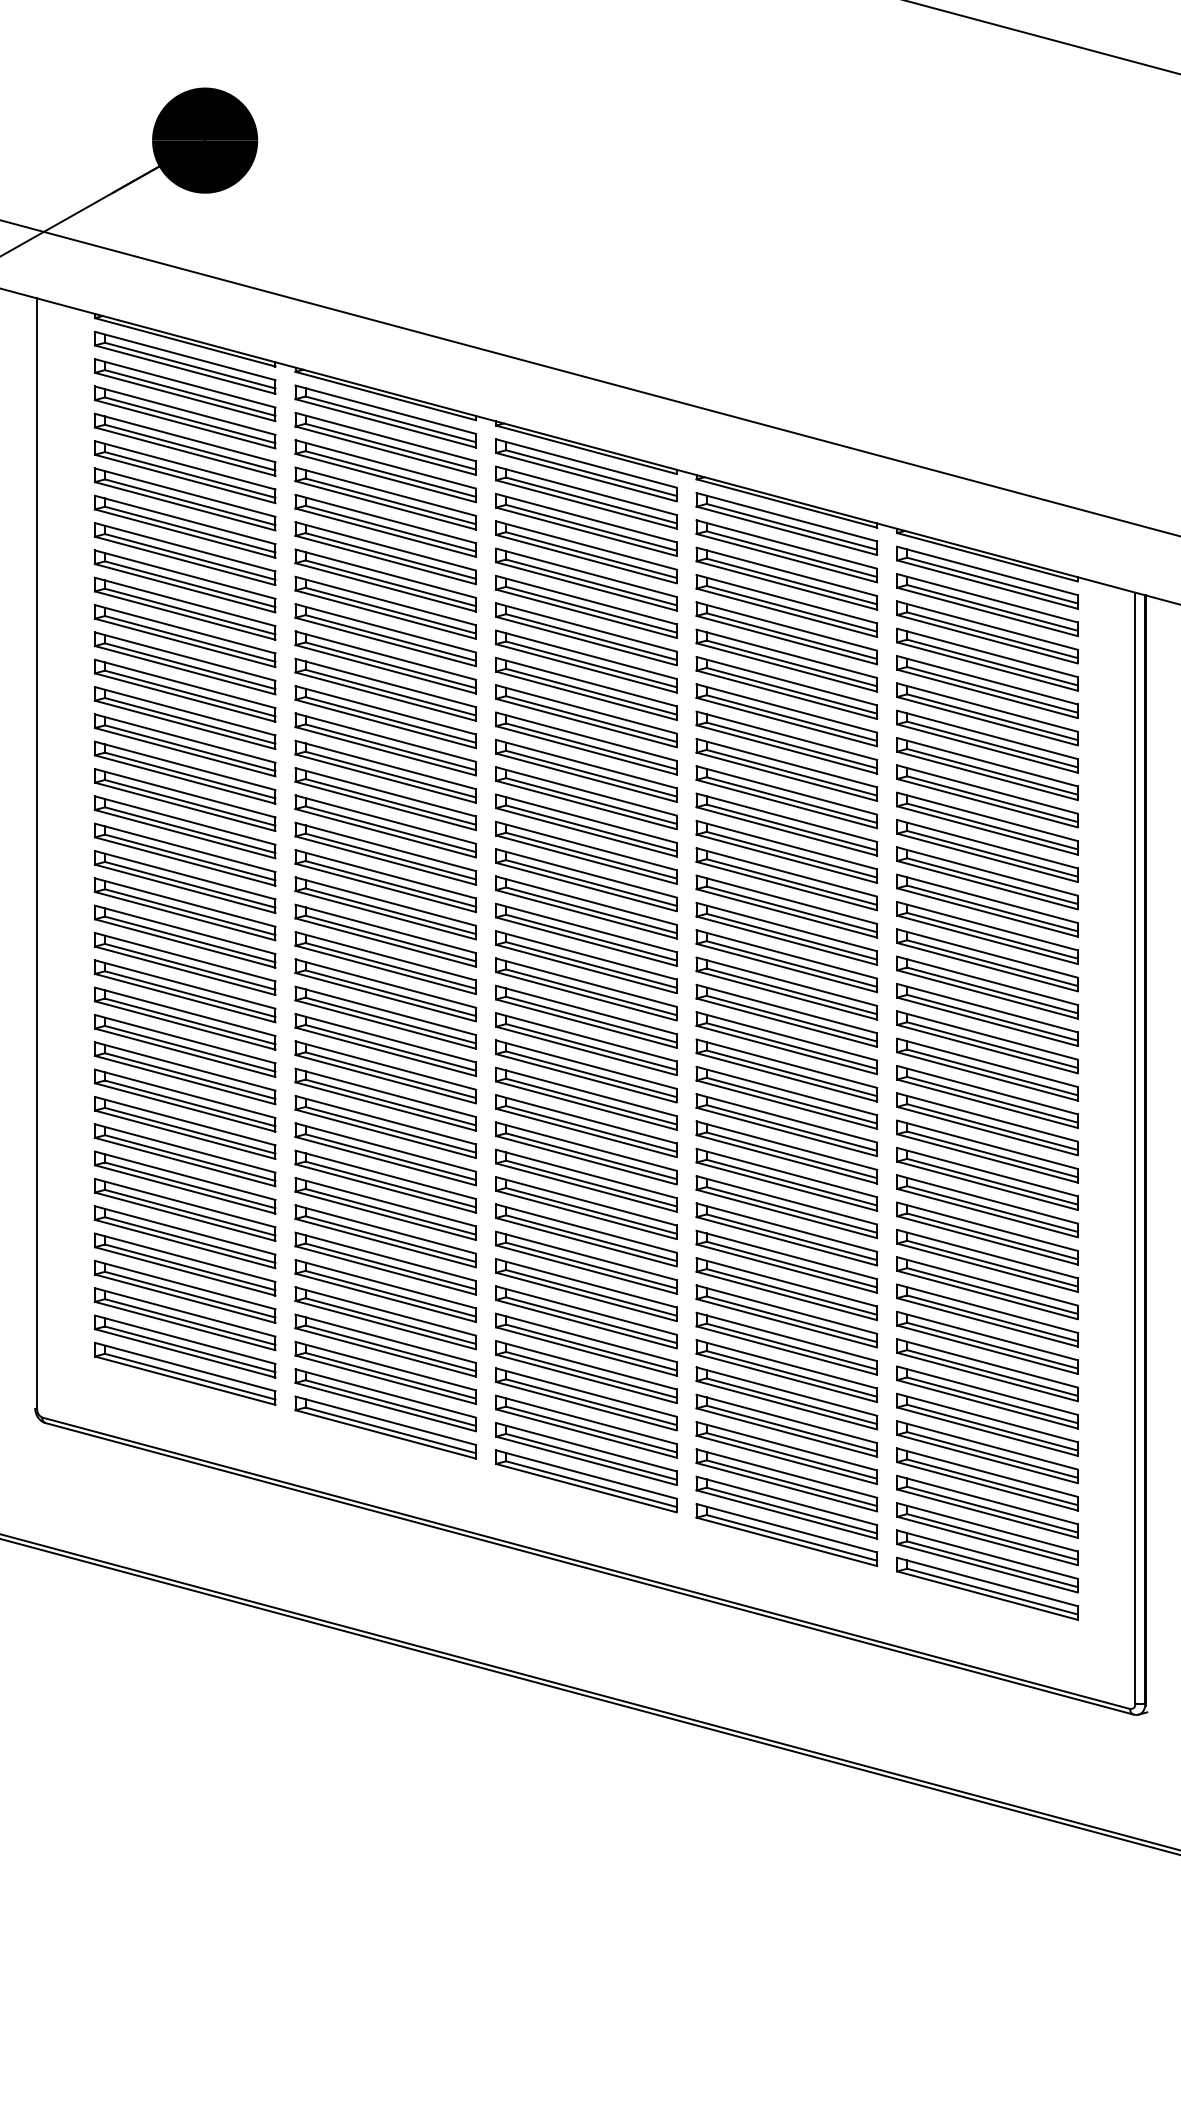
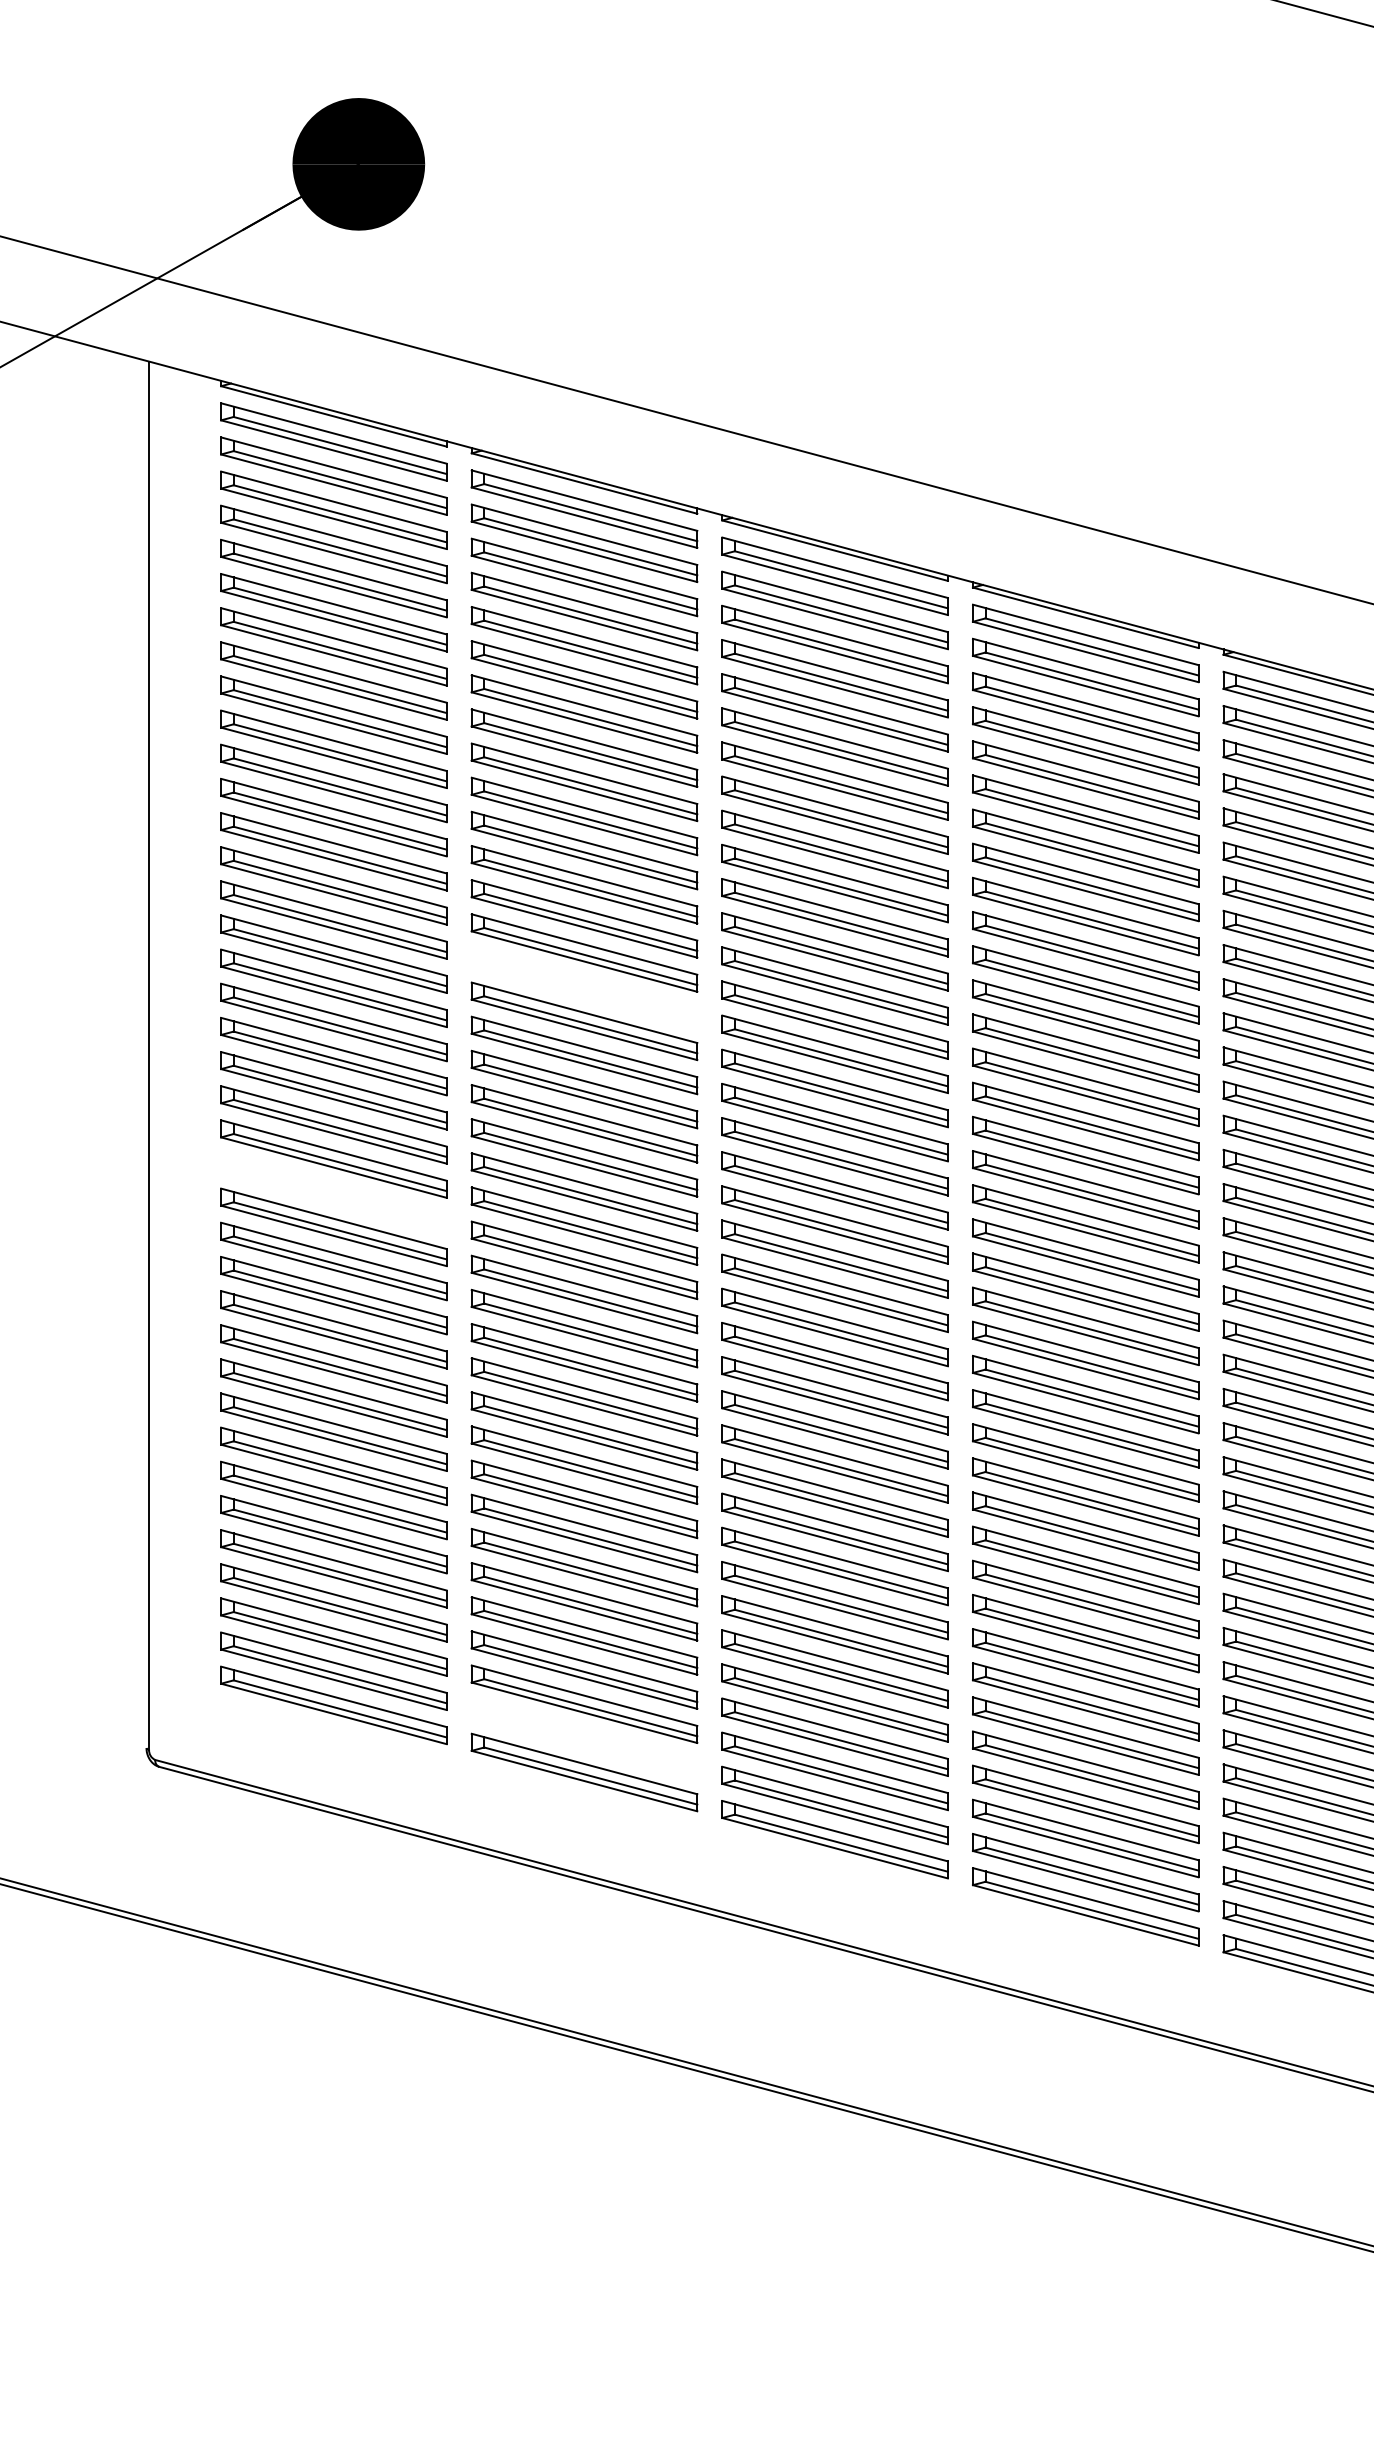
part: (385, 799) -> (584, 987), removed
part: (185, 963) -> (334, 1192), removed
part: (385, 1400) -> (584, 1738), removed

